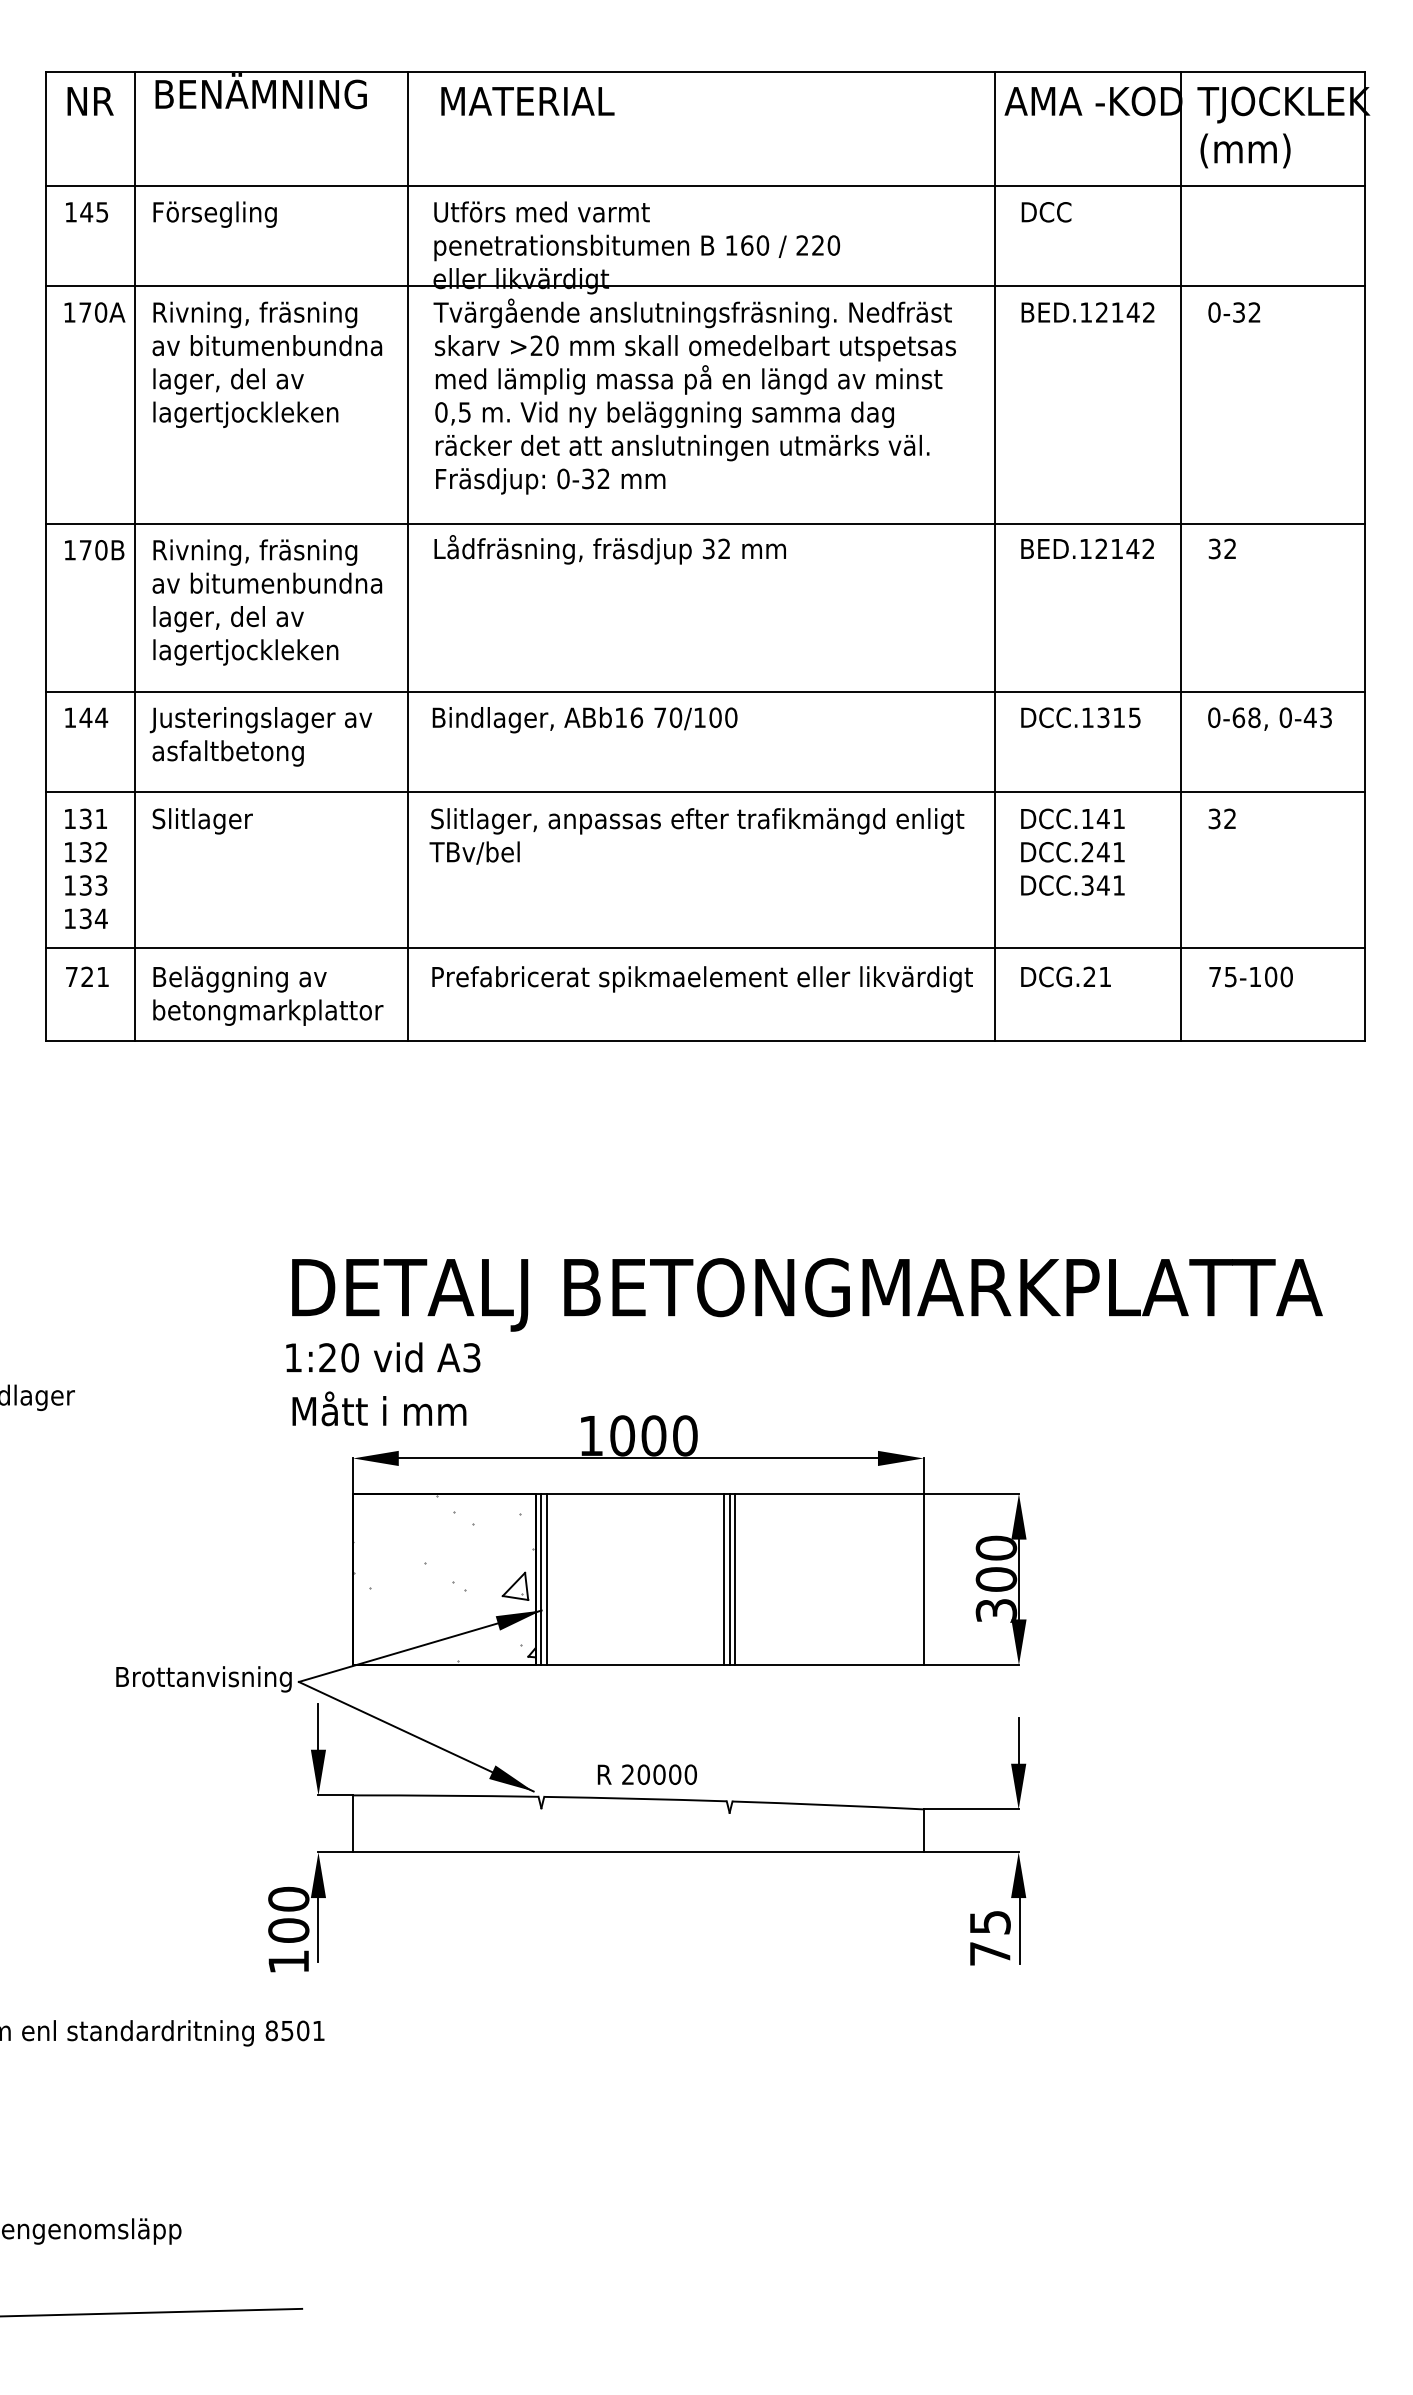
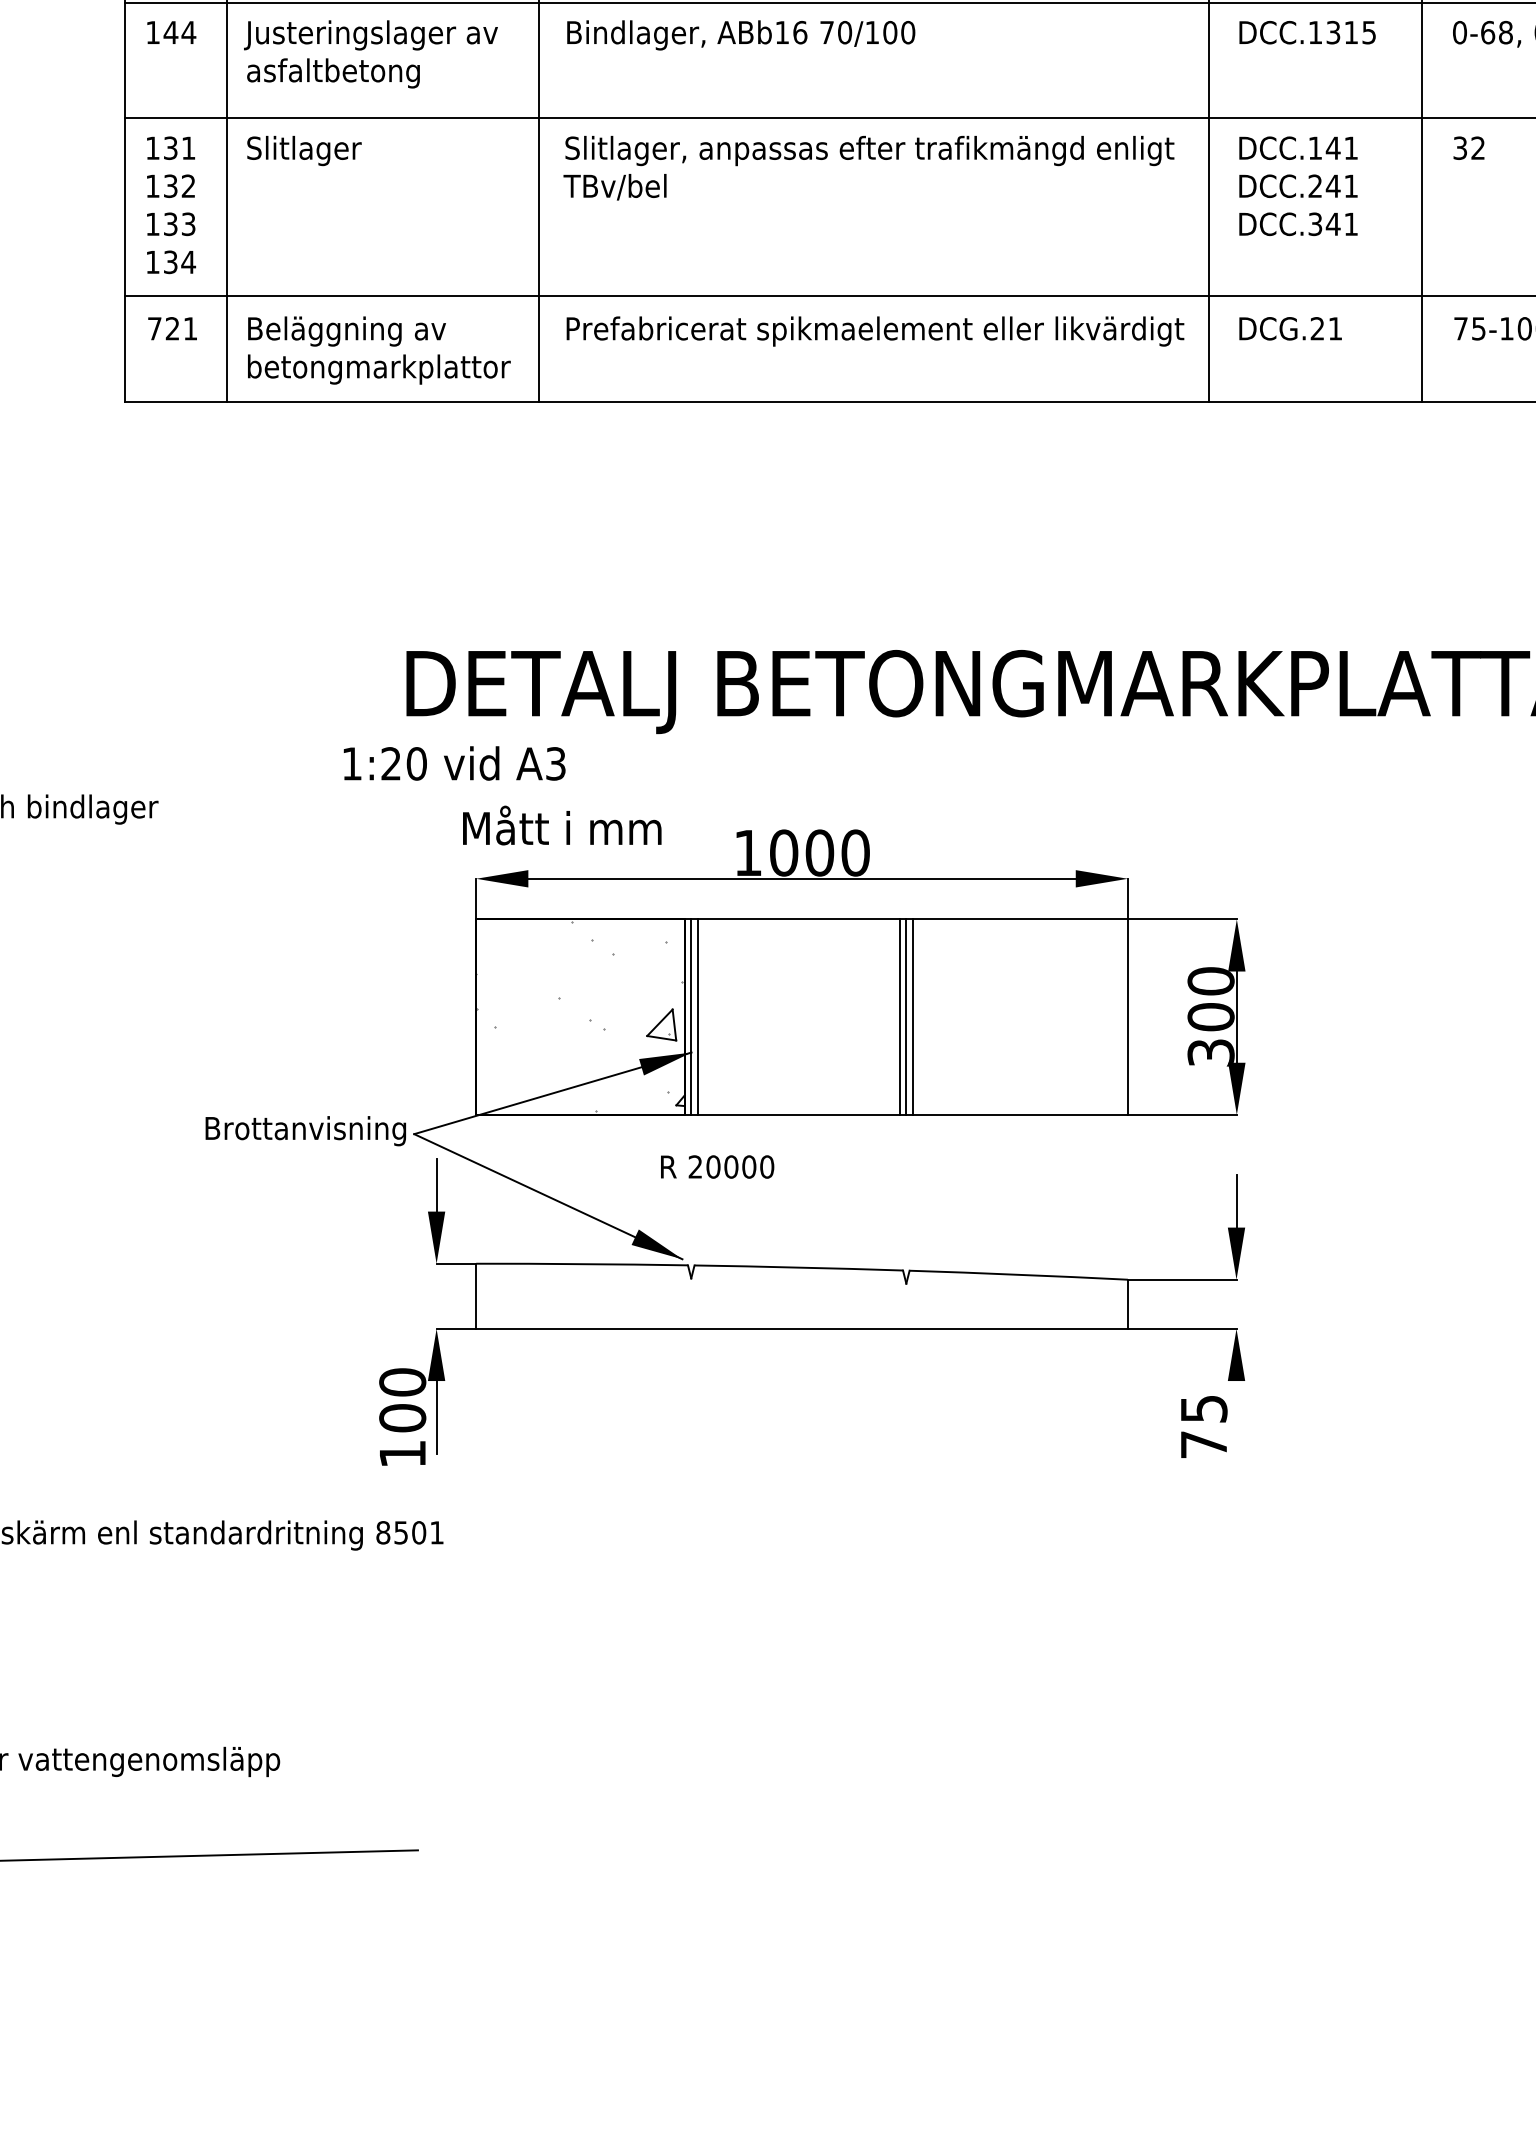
text: (383, 1357) -> (454, 763), moved
text: (379, 1408) -> (562, 825), moved
text: (646, 1774) -> (716, 1166), moved
line: (1019, 1931) -> (1237, 1419), removed

